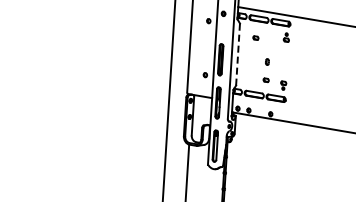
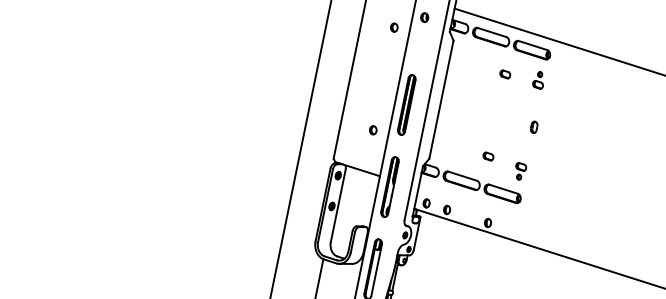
part: (255, 37) -> (504, 73), moved
line: (238, 54) -> (442, 99), dashed -> solid
part: (267, 61) -> (534, 126), moved

